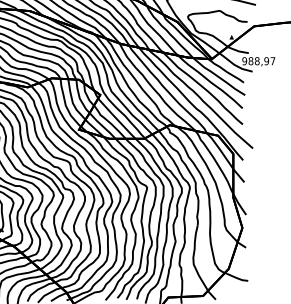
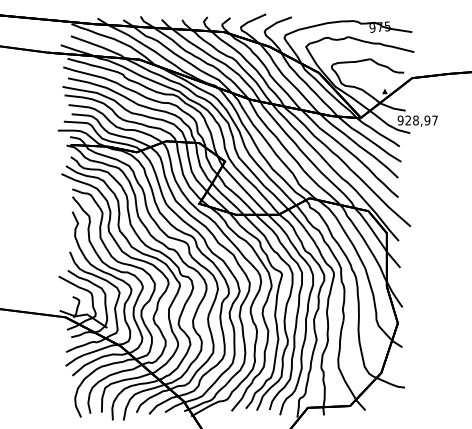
text: (251, 61) -> (408, 120), 988,97 -> 928,97

